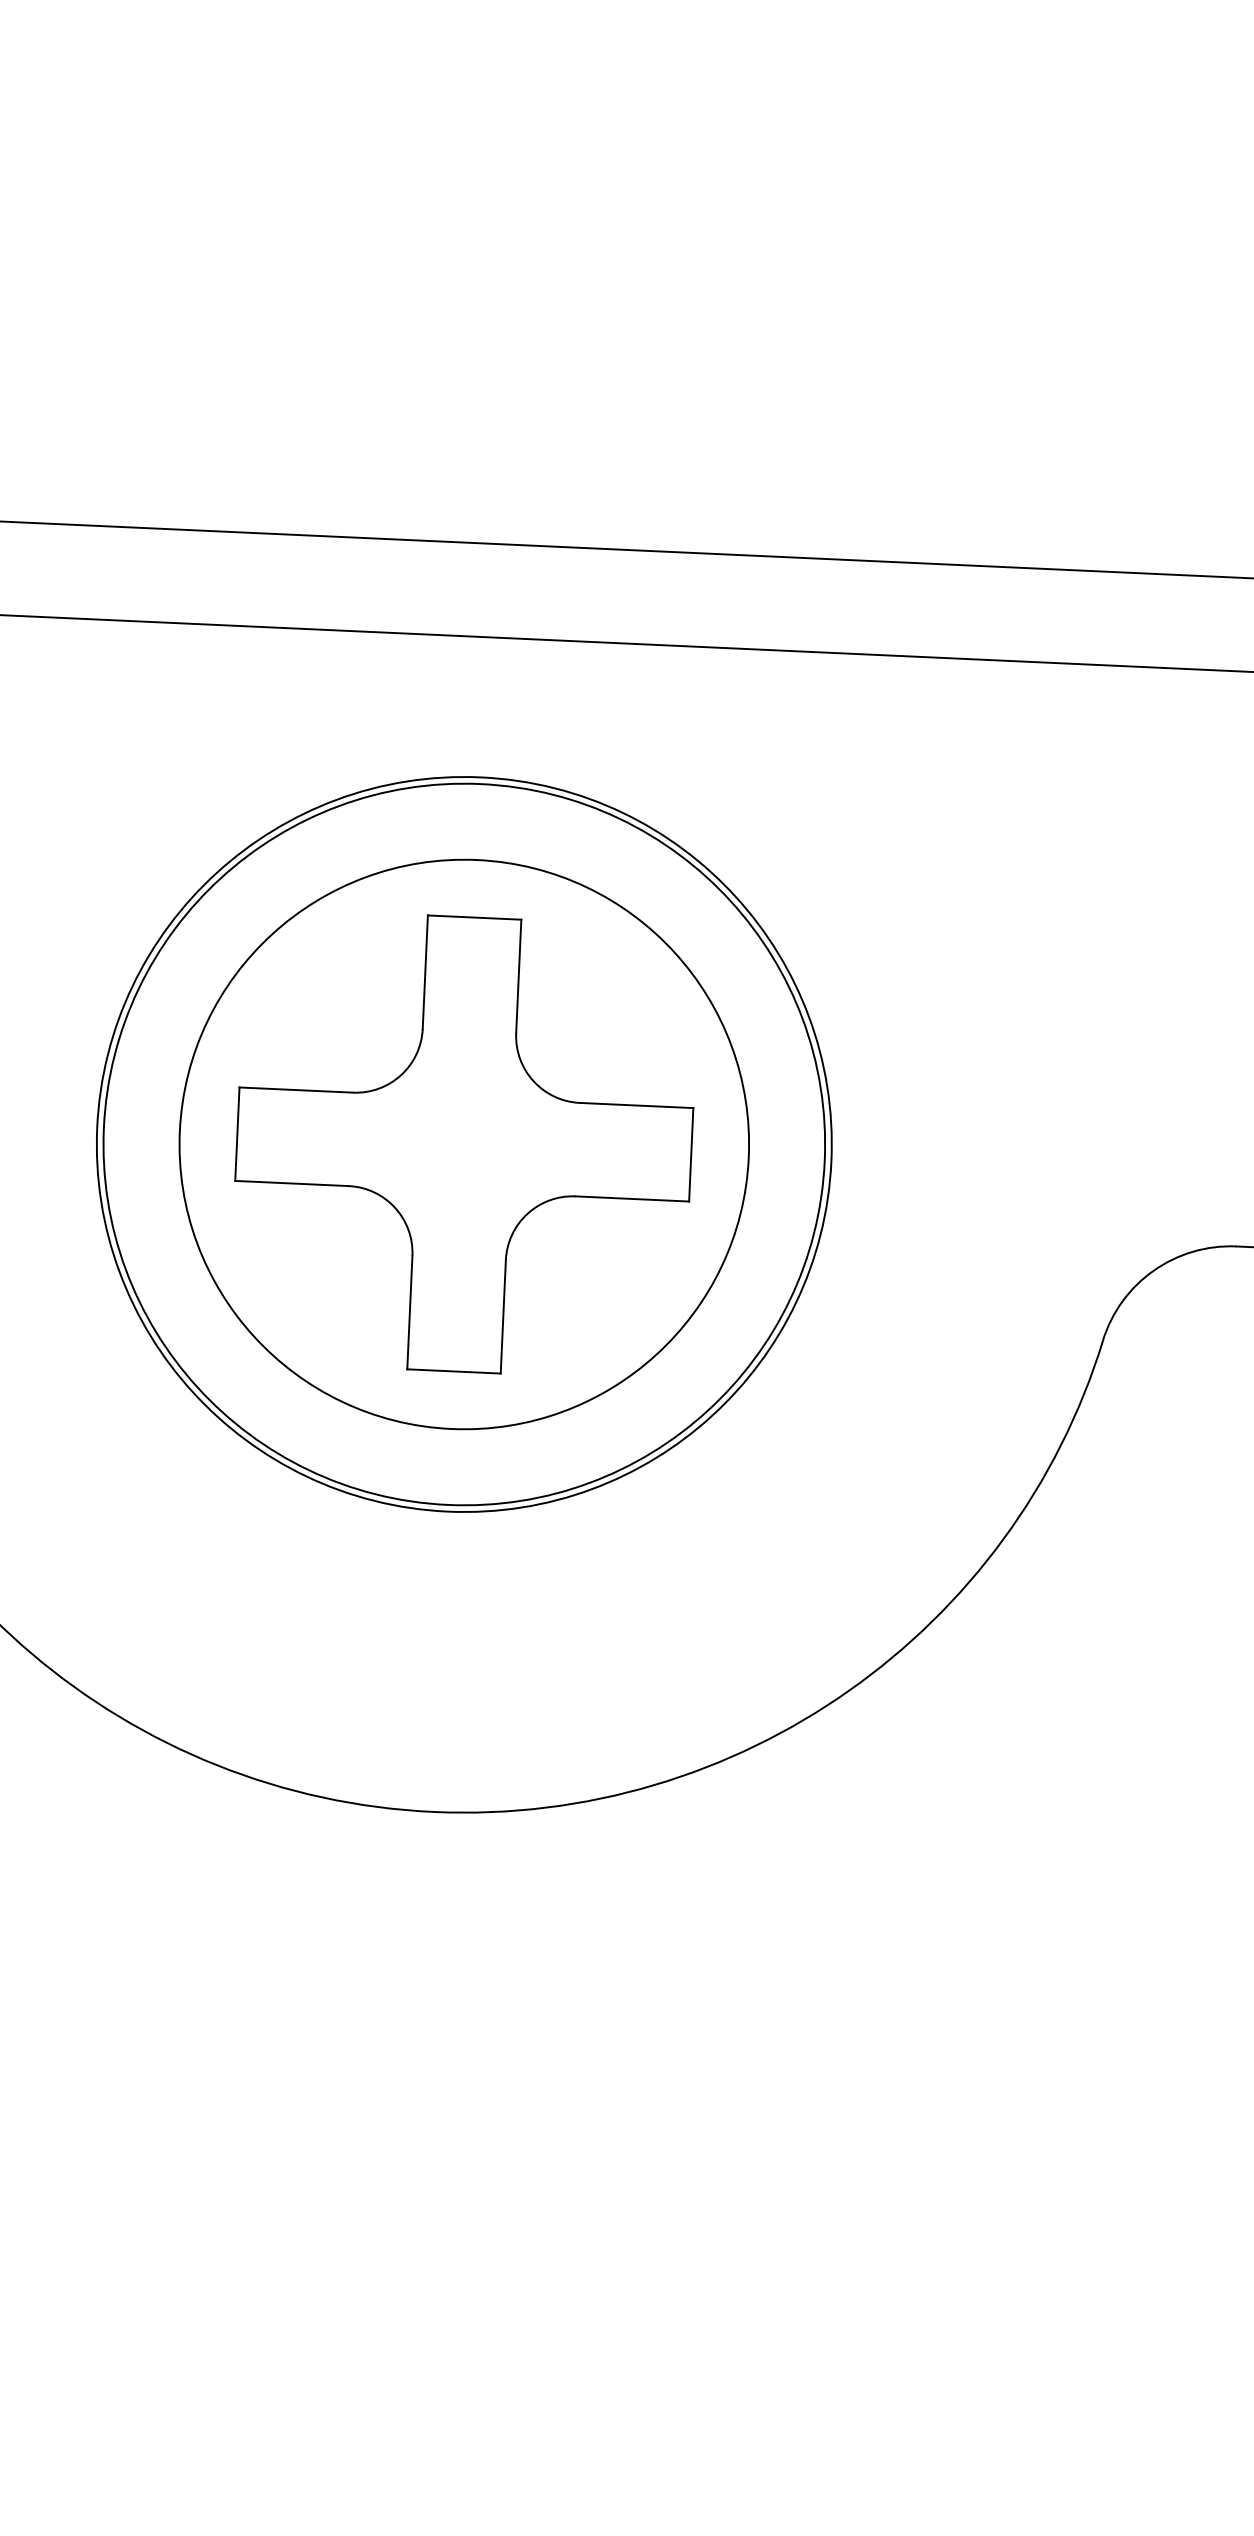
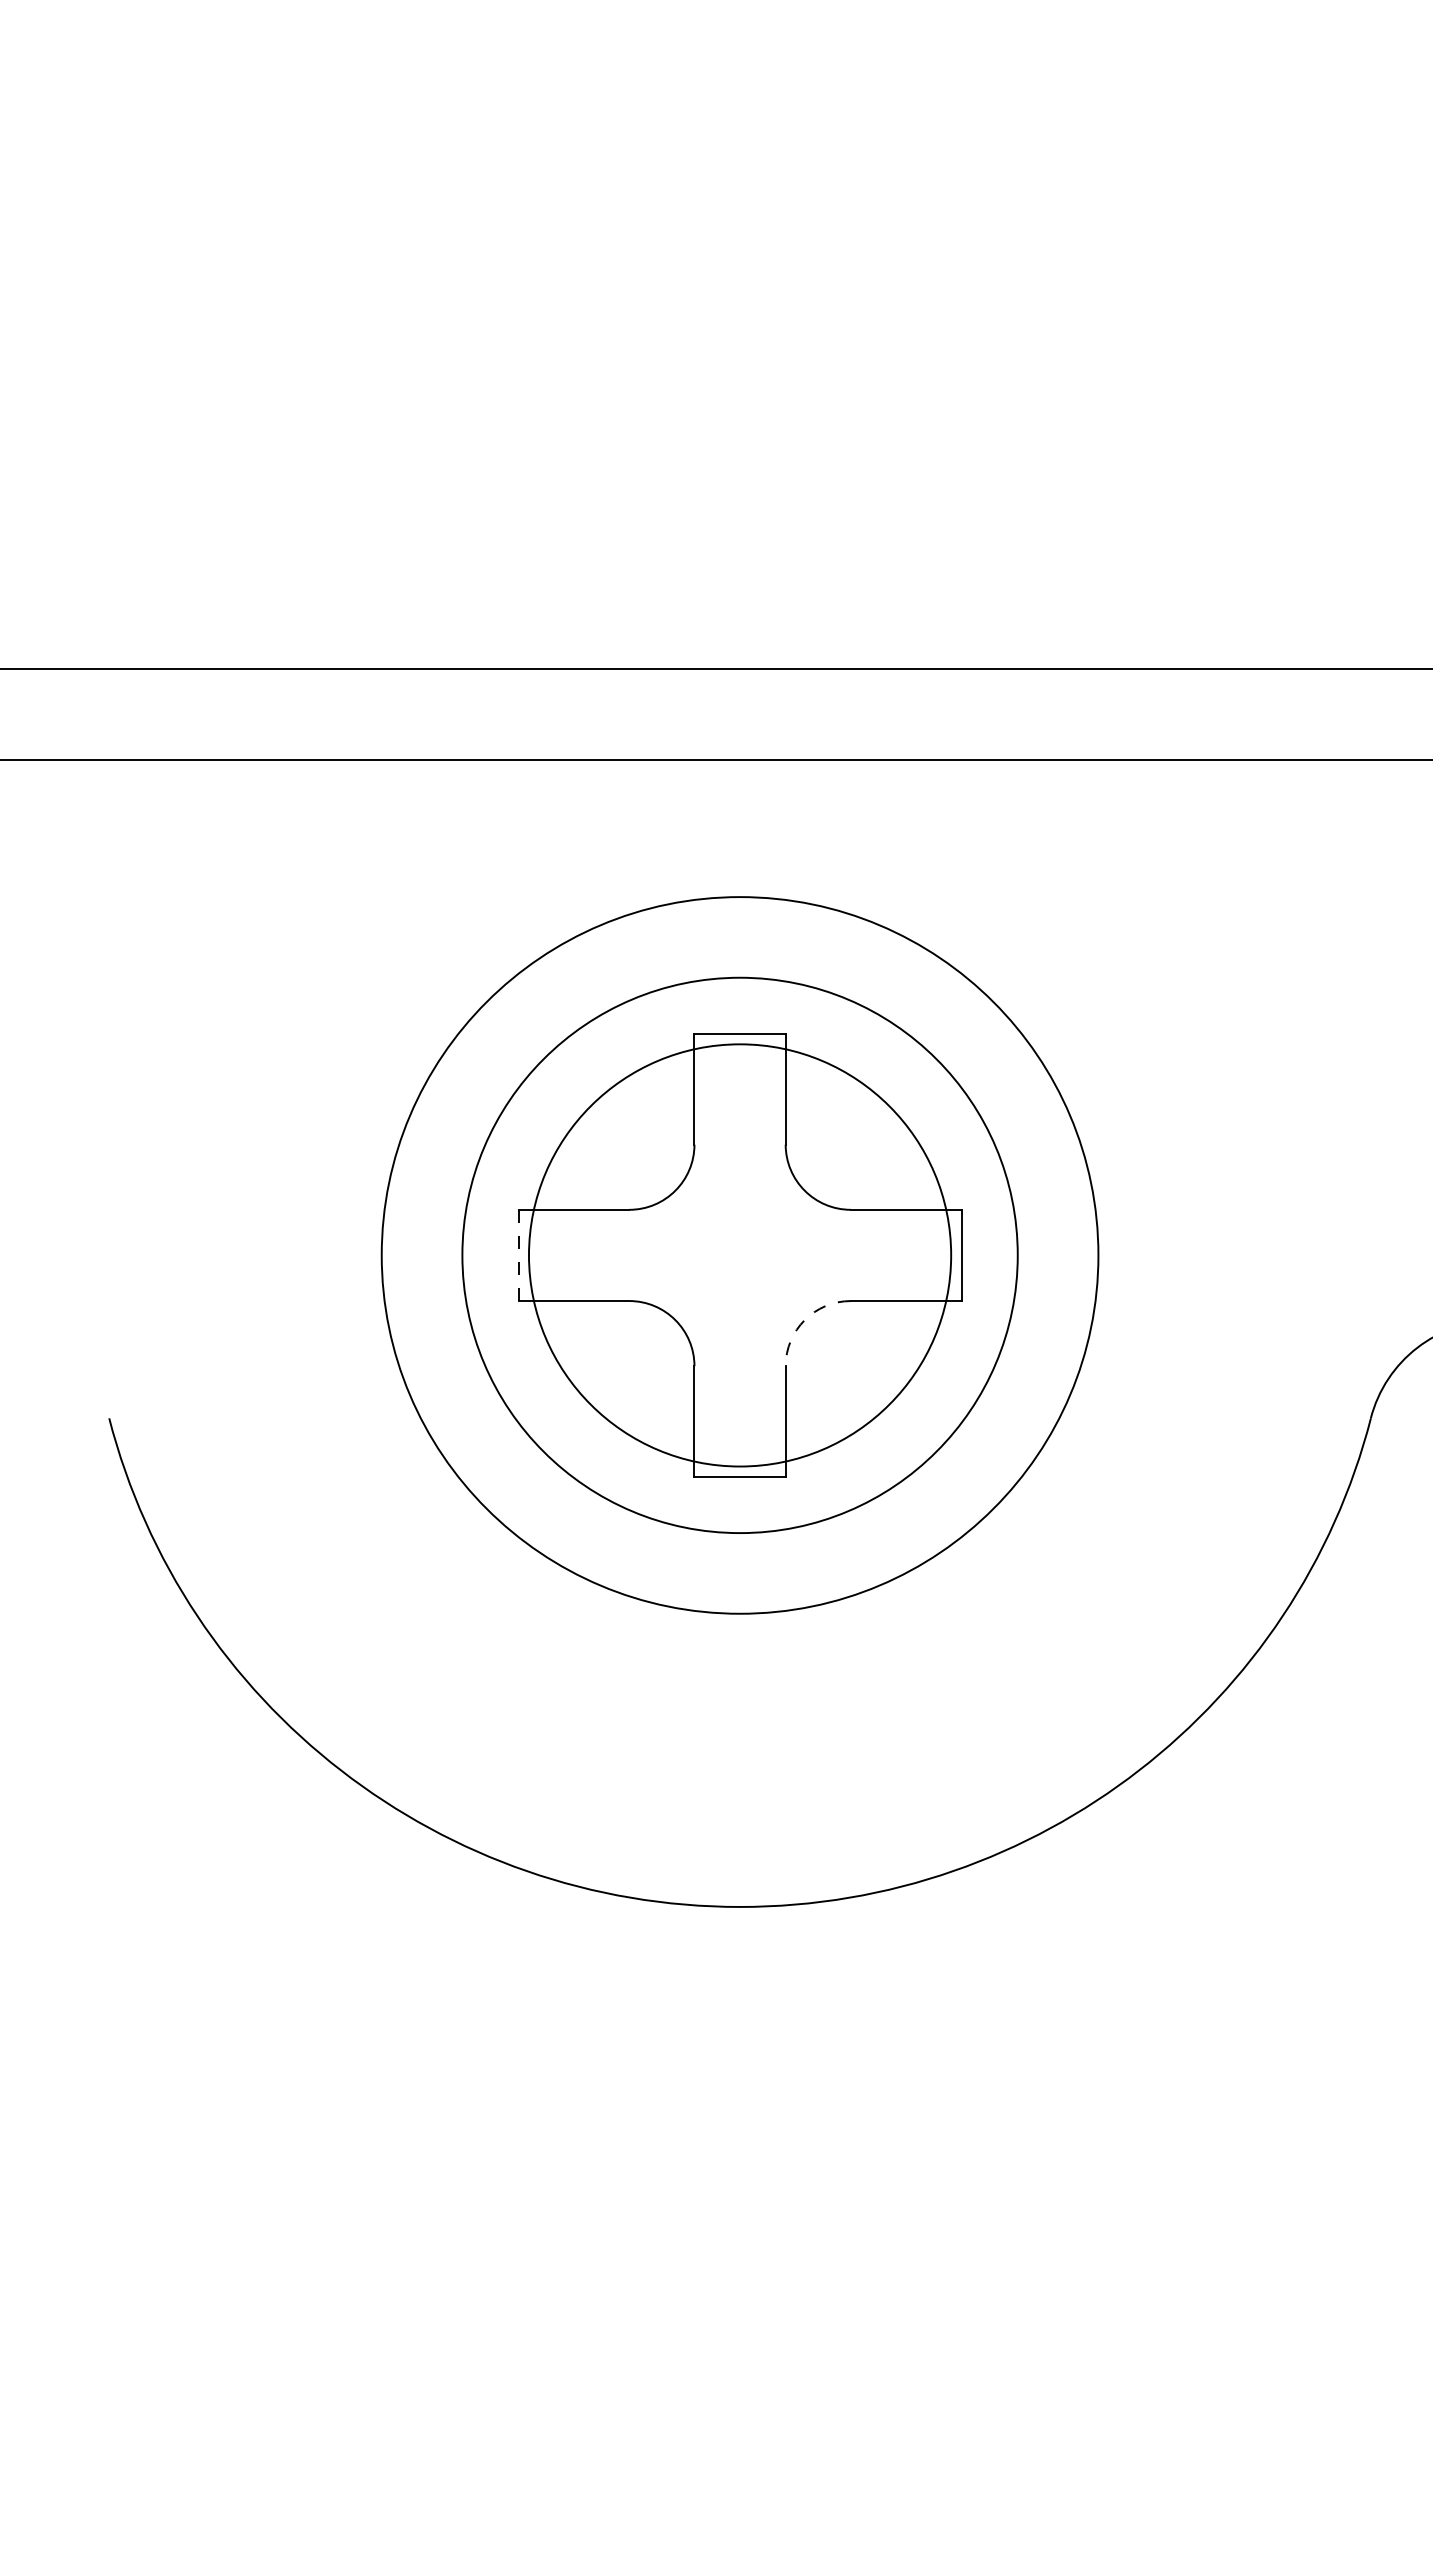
line: (237, 1134) -> (518, 1255), solid -> dashed
circle: (463, 1144) -> (739, 1255), size x0.6
arc: (527, 1214) -> (804, 1320), solid -> dashed

